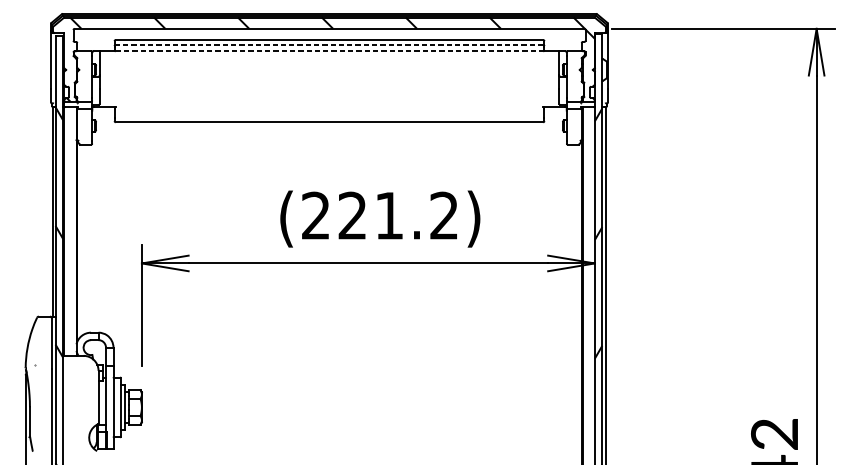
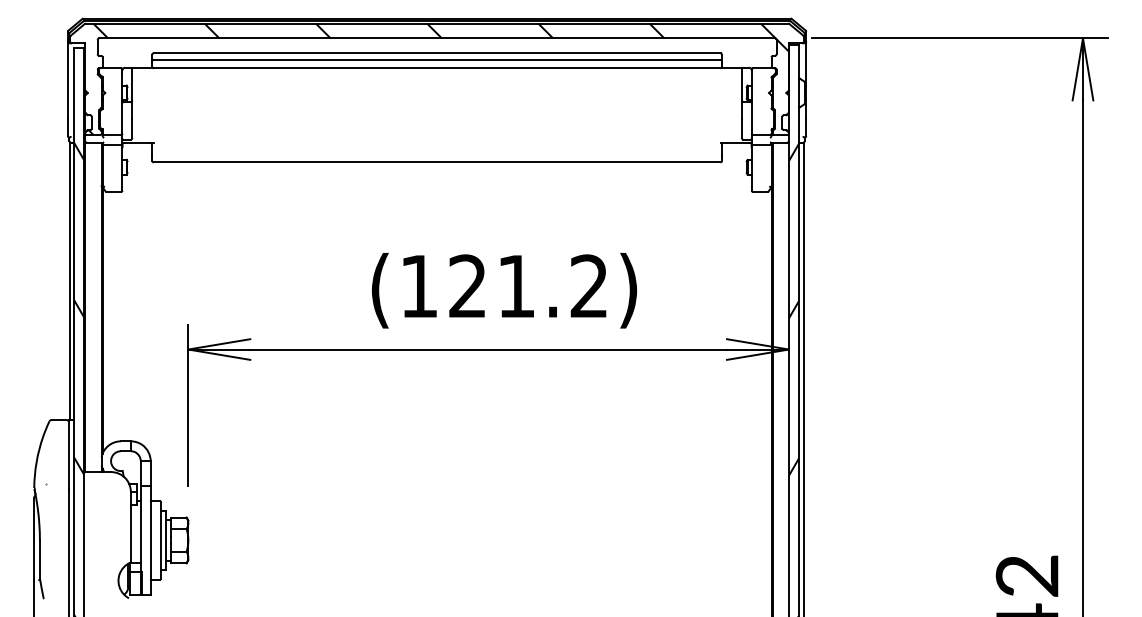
line: (329, 44) -> (436, 59), dashed -> solid
line: (329, 51) -> (437, 68), dashed -> solid
text: (315, 215) -> (418, 285), (221.2) -> (121.2)

